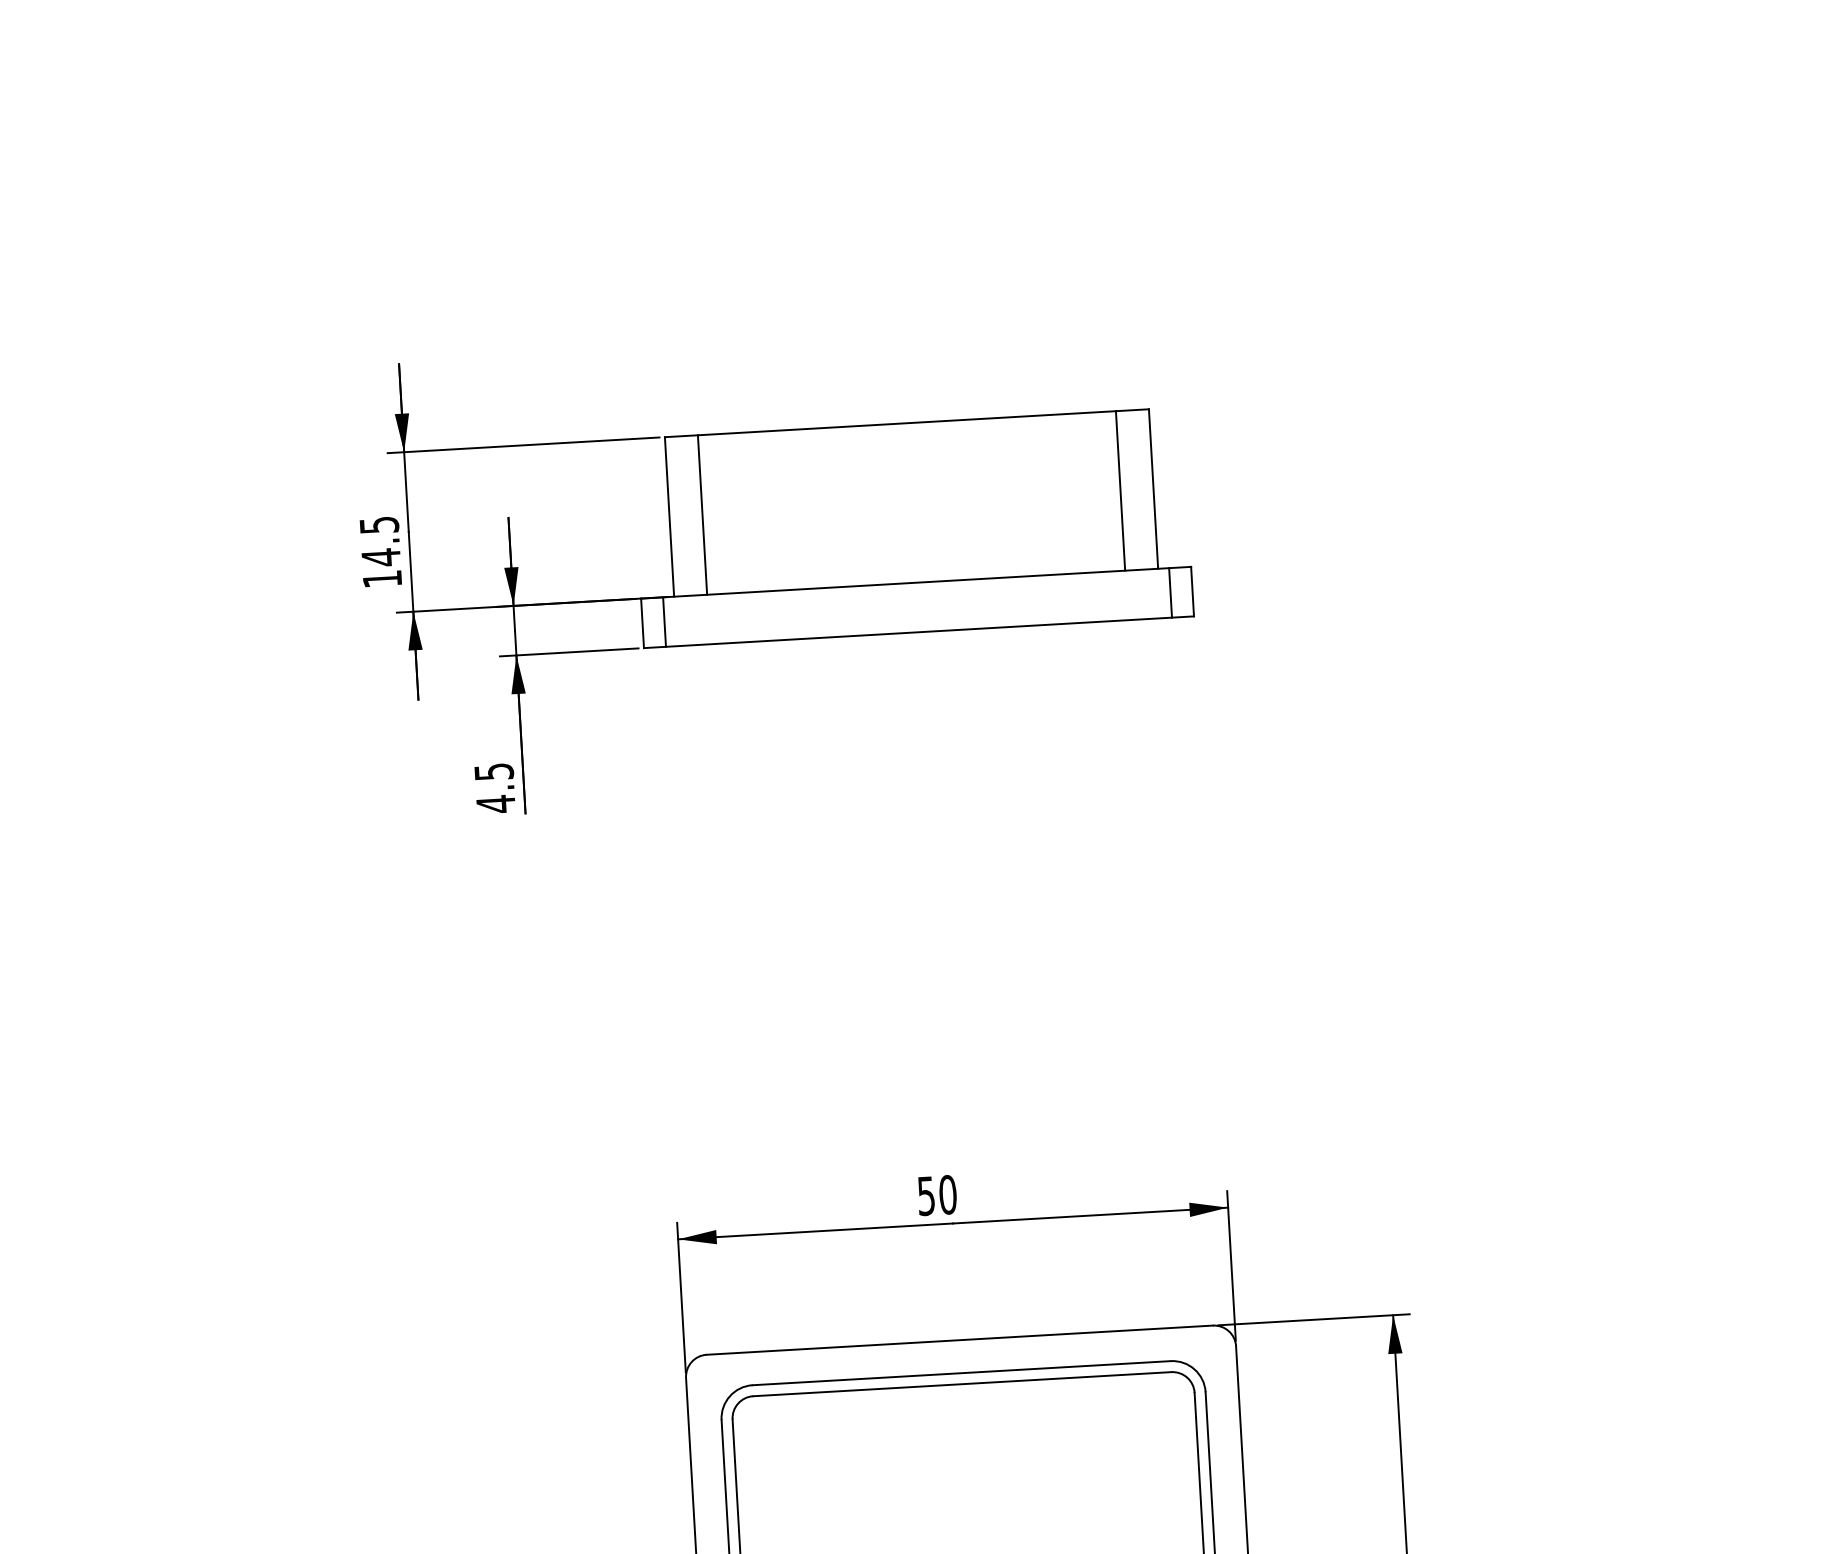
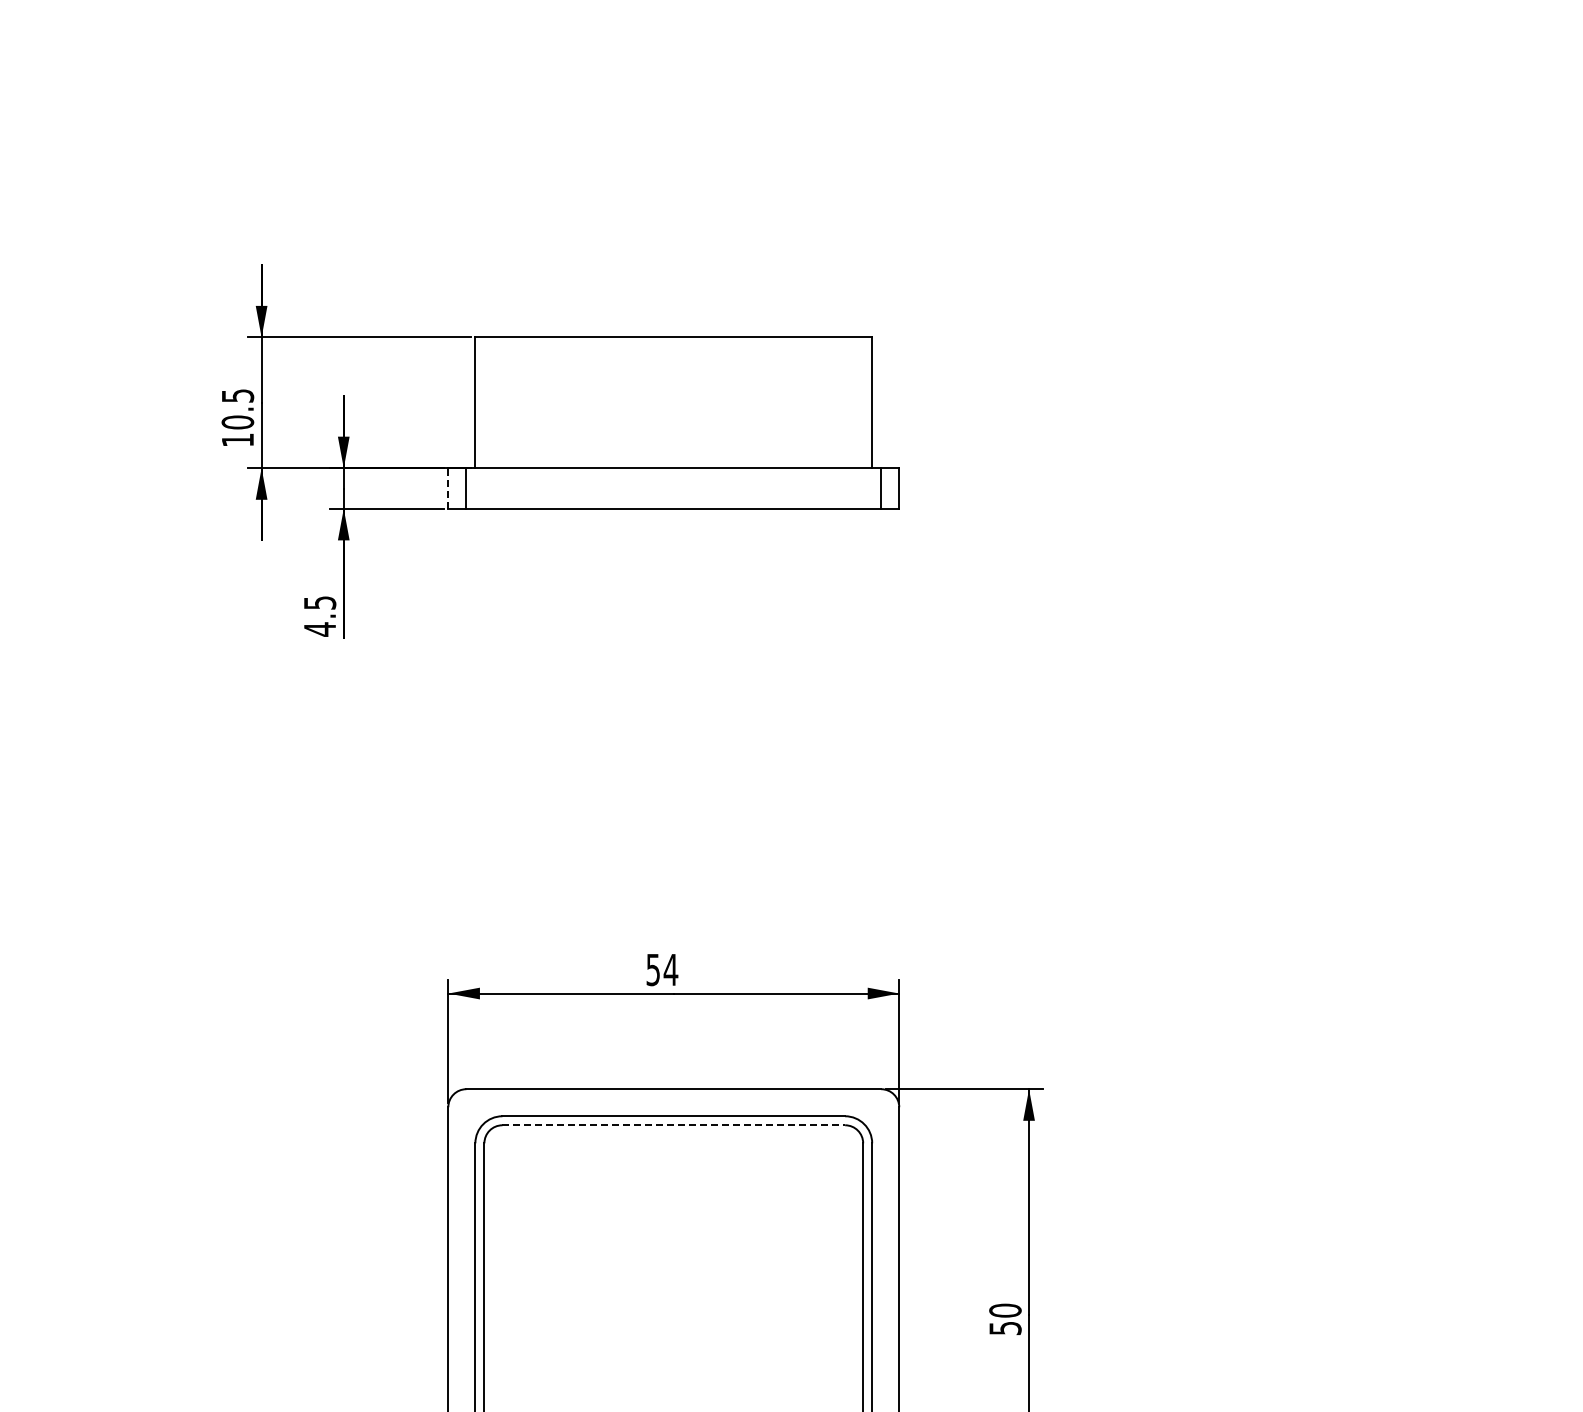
line: (1120, 490) -> (845, 402), removed
line: (702, 514) -> (502, 402), removed
text: (380, 557) -> (237, 422), 14.5 -> 10.5
line: (642, 623) -> (448, 488), solid -> dashed
text: (947, 1194) -> (670, 969), 50 -> 54
line: (963, 1384) -> (674, 1125), solid -> dashed

